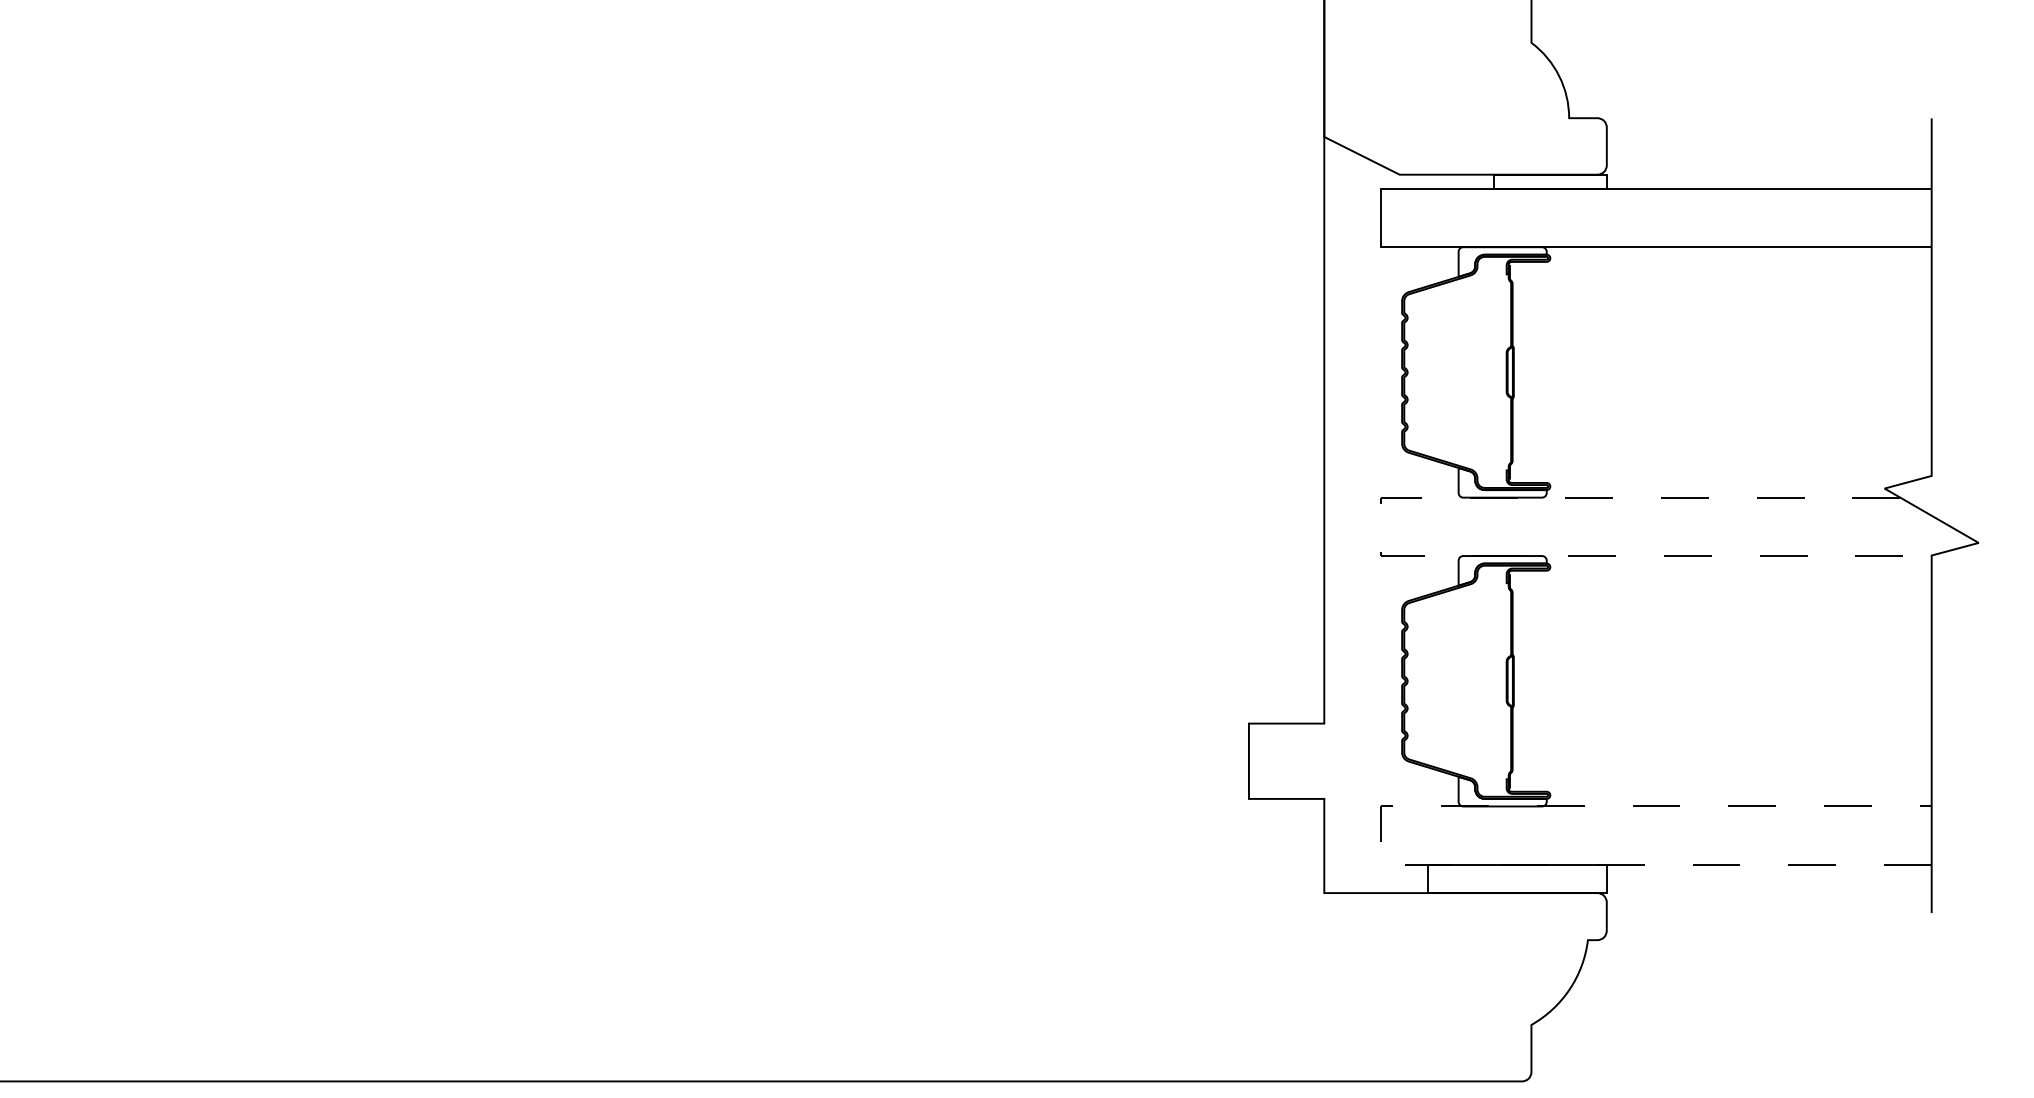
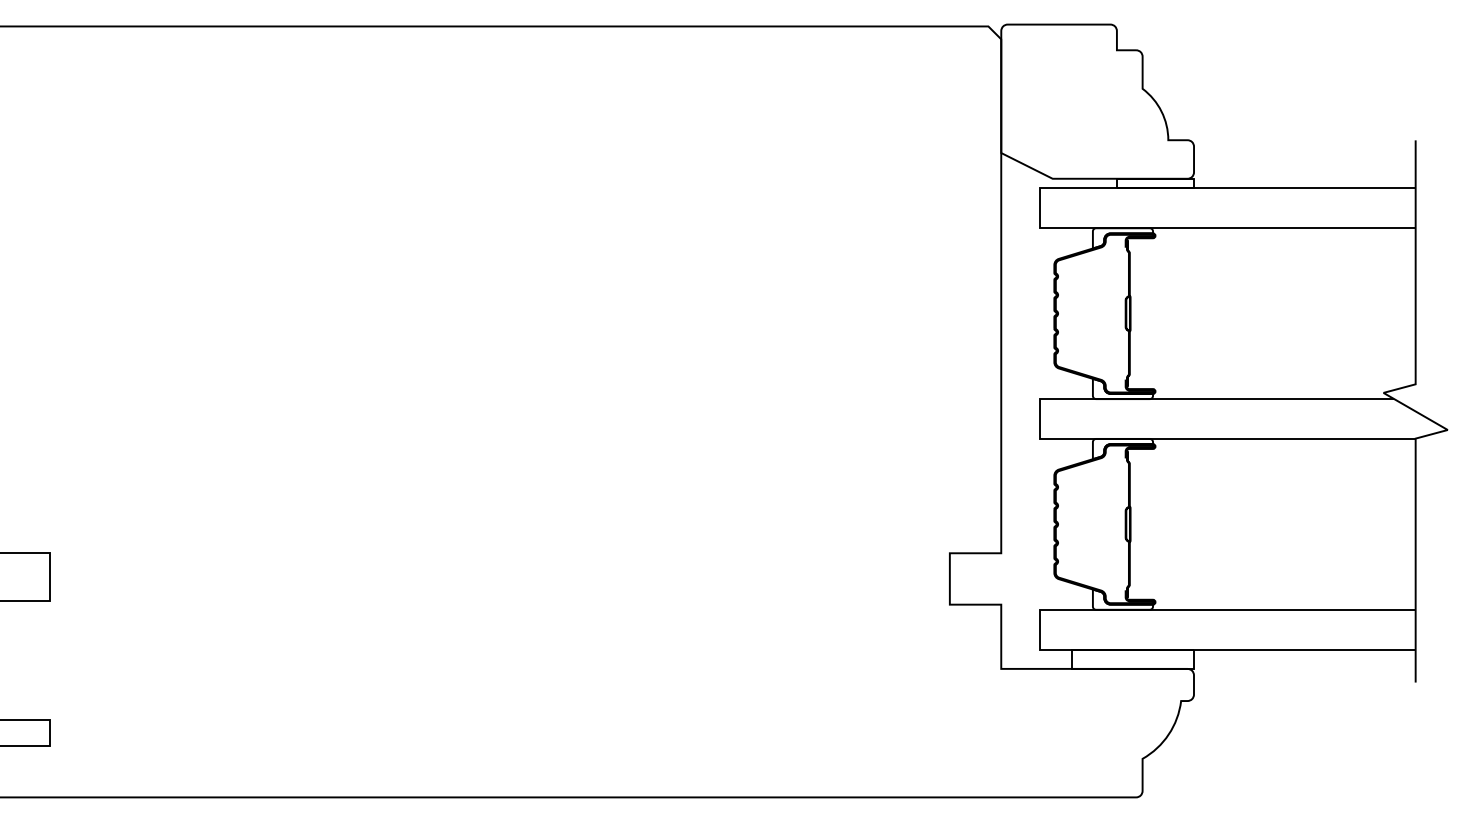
line: (1380, 542) -> (1039, 429), dashed -> solid
line: (1380, 835) -> (1039, 629), dashed -> solid

